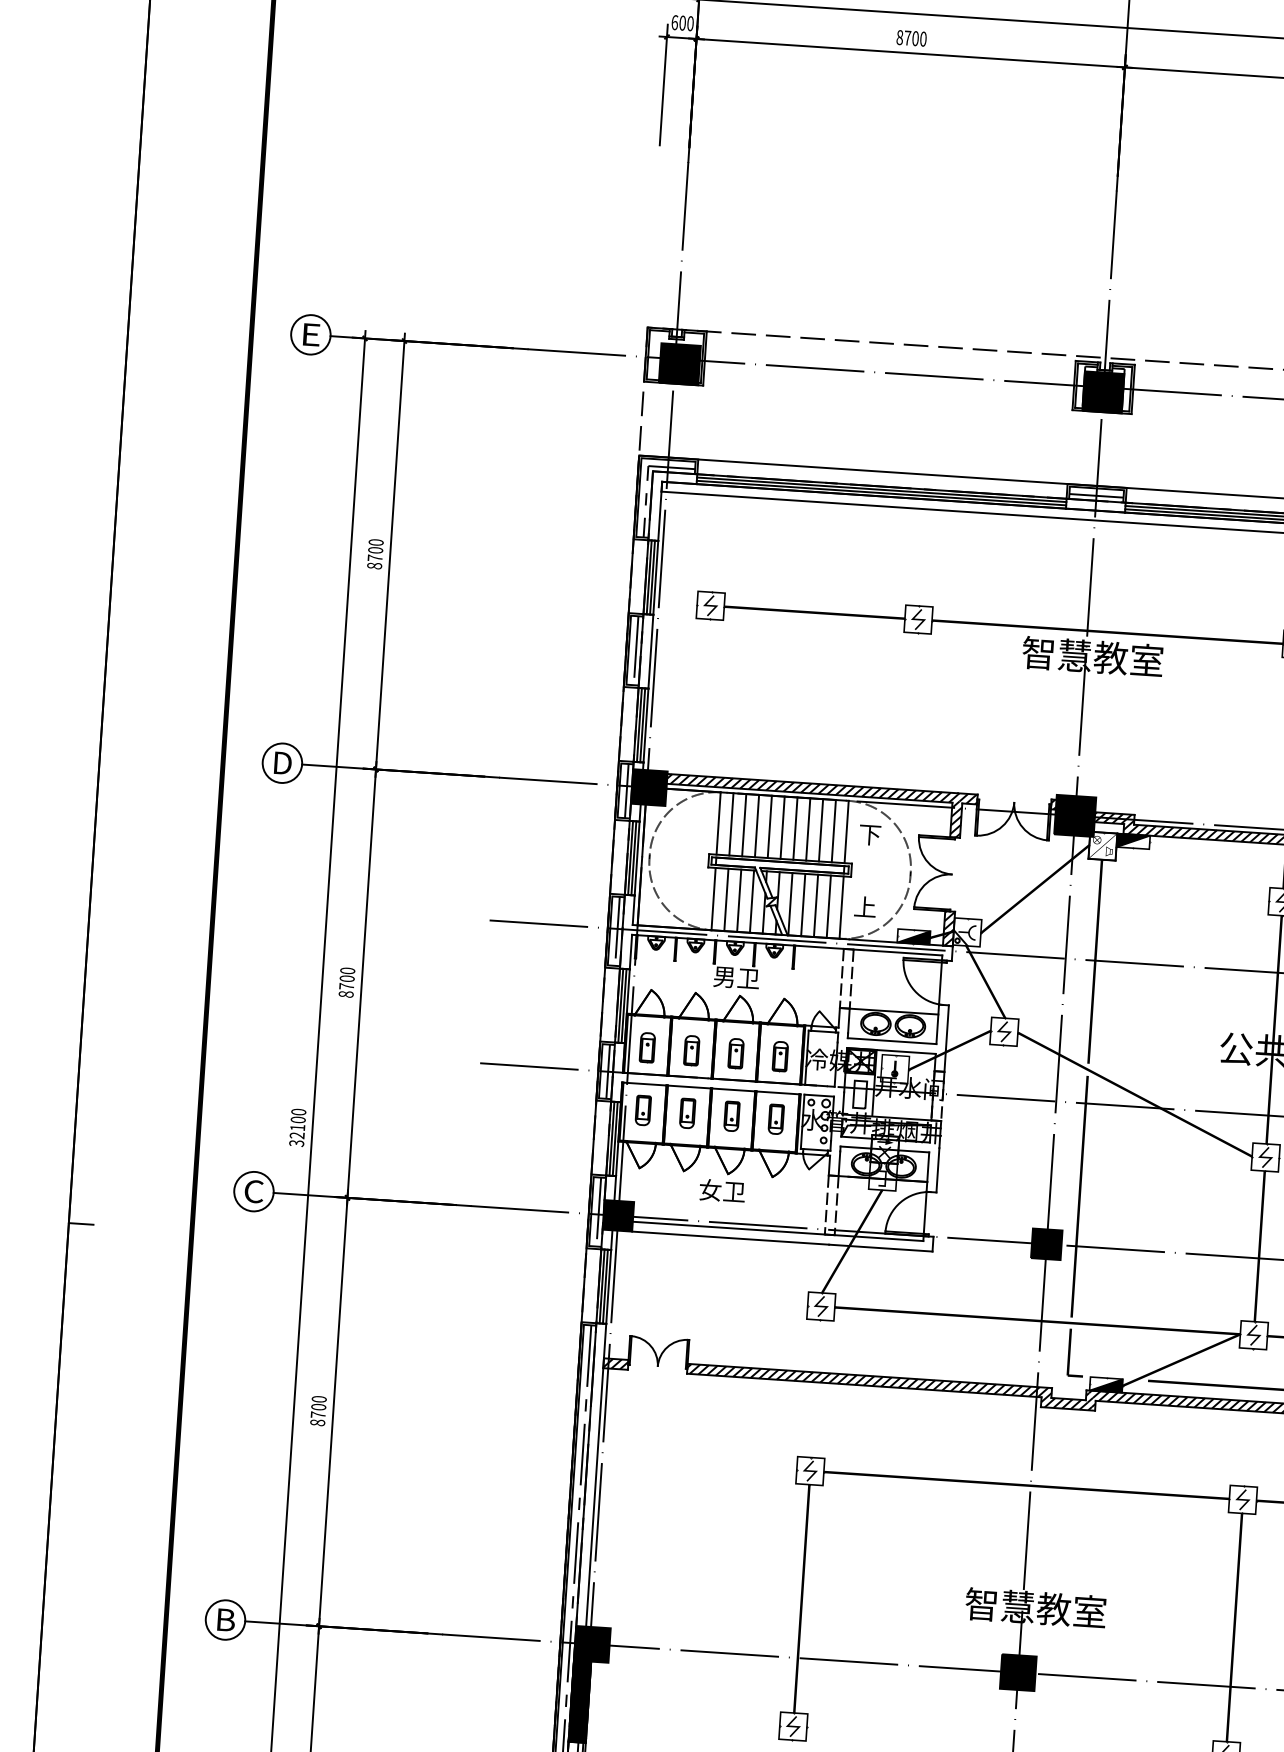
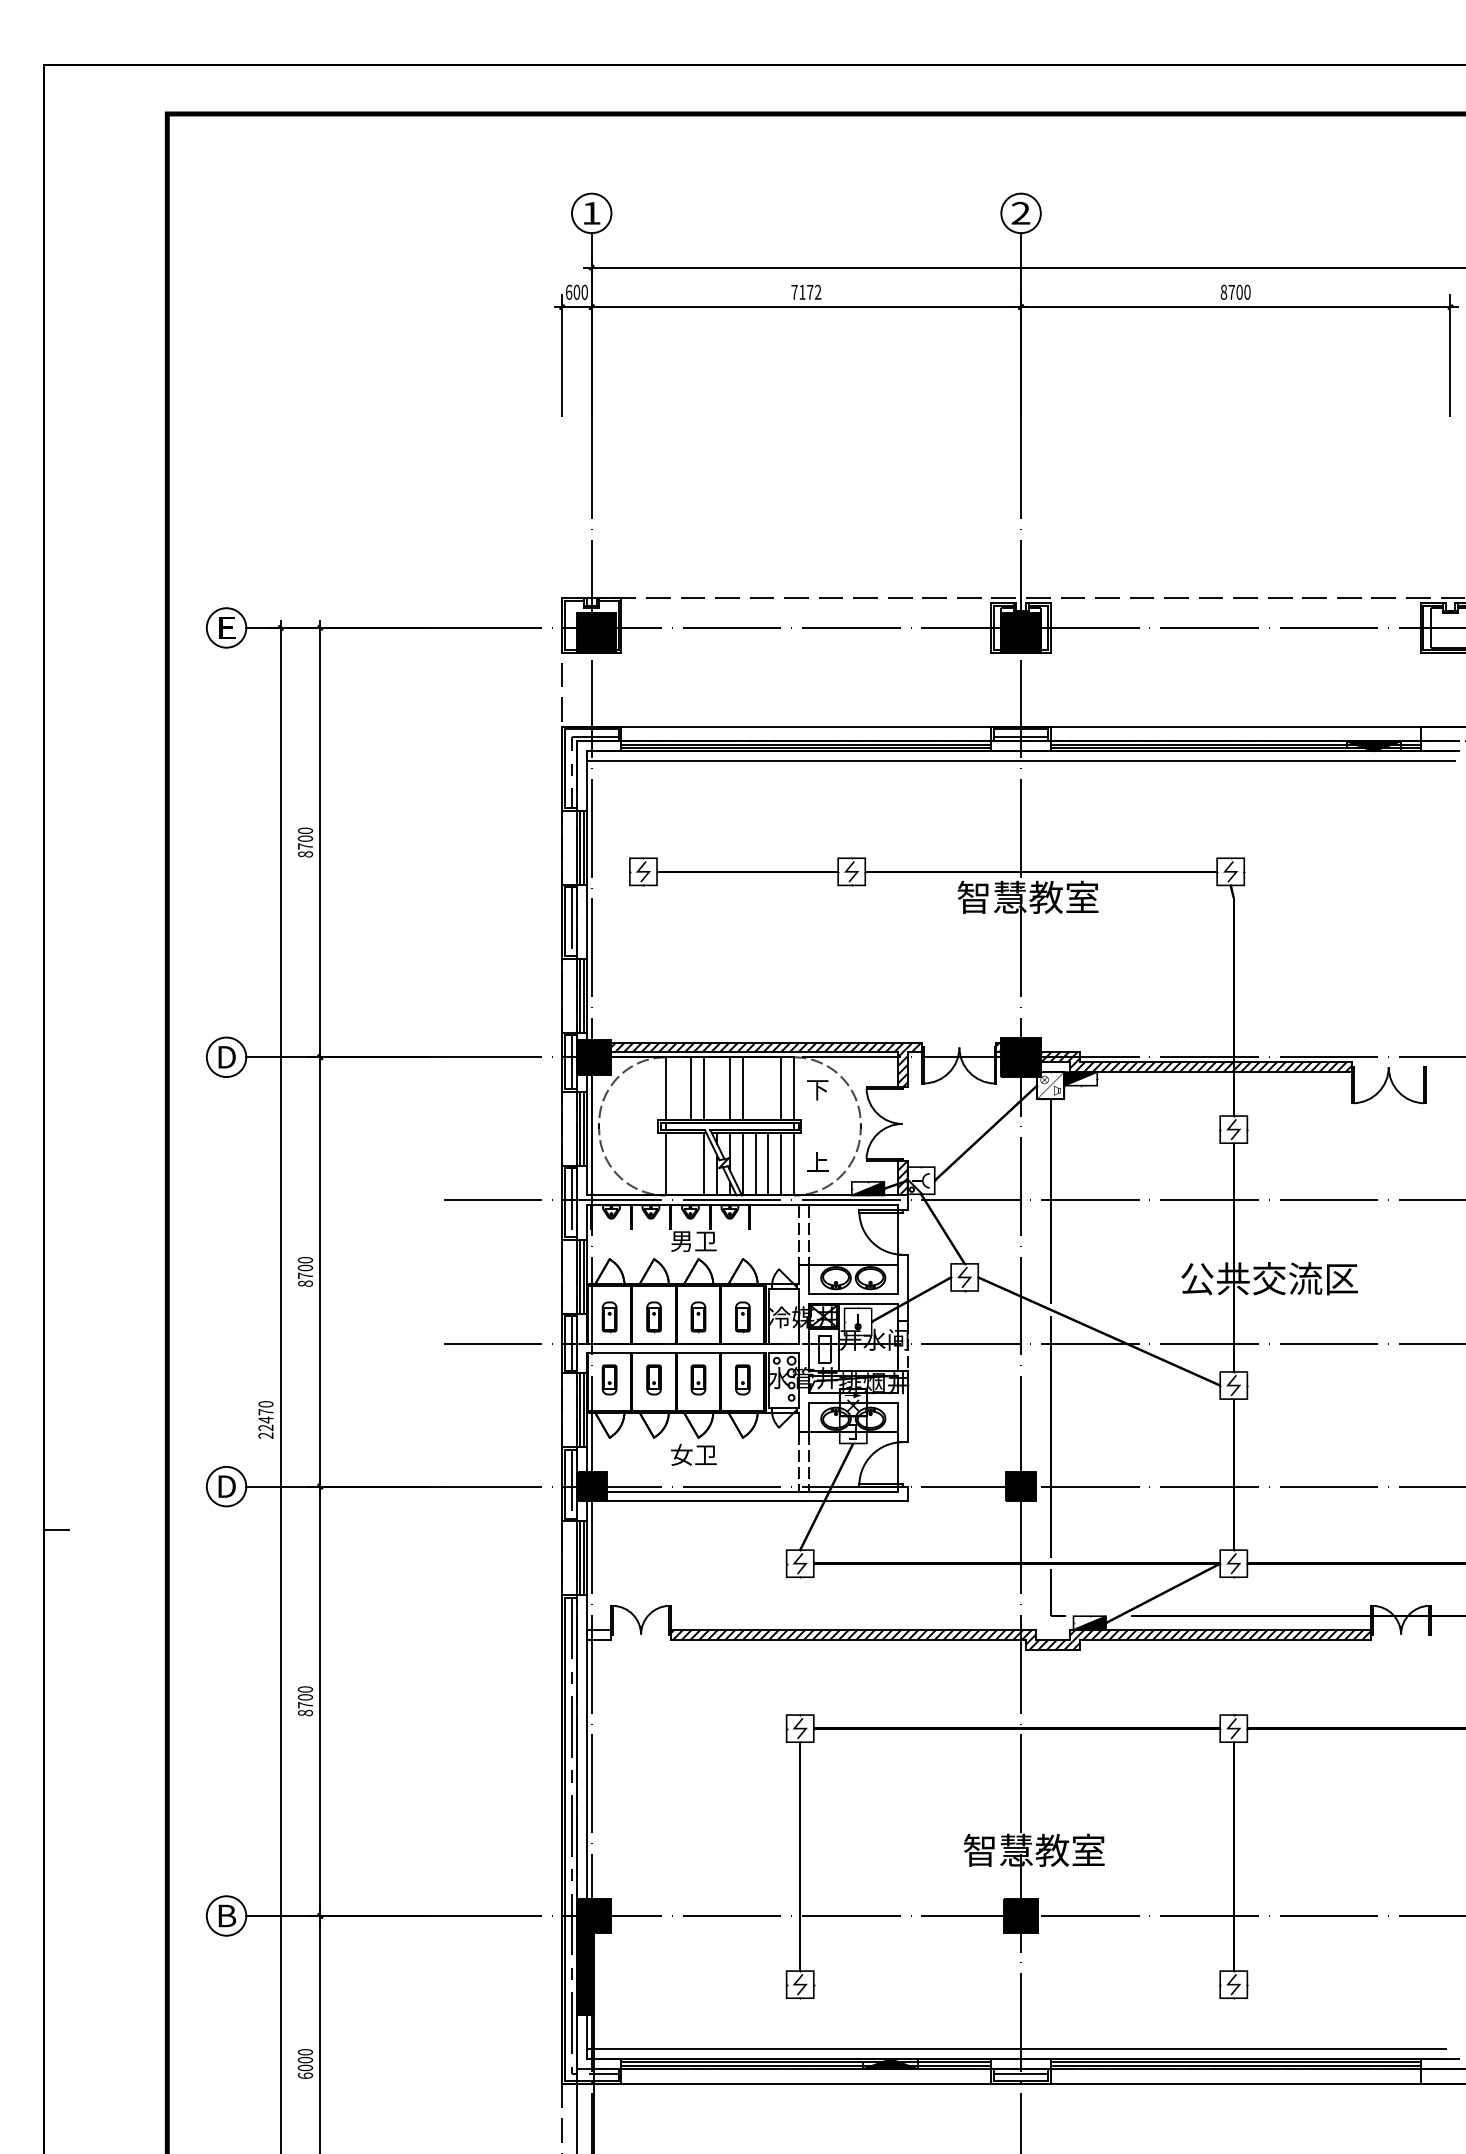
text: (911, 37) -> (806, 291), 8700 -> 7172
line: (731, 824) -> (678, 1088), removed
line: (770, 826) -> (717, 1088), removed
line: (808, 829) -> (755, 1088), removed
line: (821, 830) -> (768, 1088), removed
line: (726, 900) -> (678, 1164), removed
line: (739, 901) -> (691, 1164), removed
text: (297, 1131) -> (265, 1423), 32100 -> 22470
text: (253, 1191) -> (226, 1486), C -> D
hatch: (615, 1363) -> (598, 1634), removed

